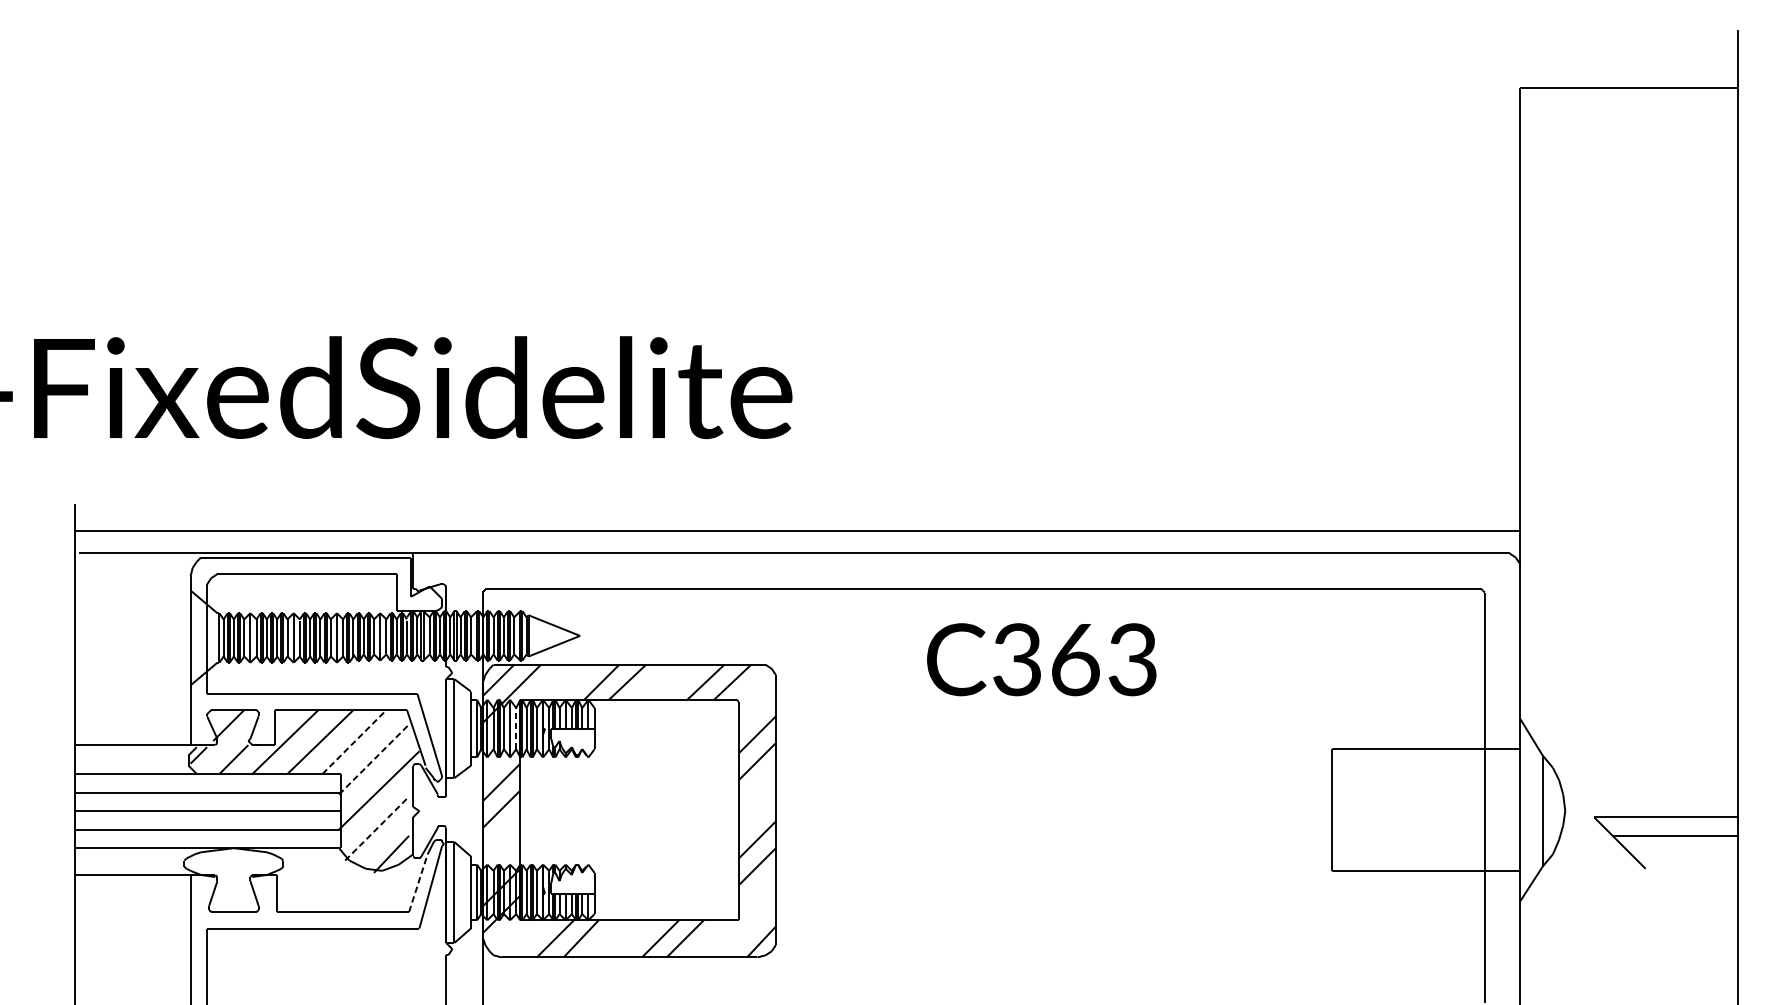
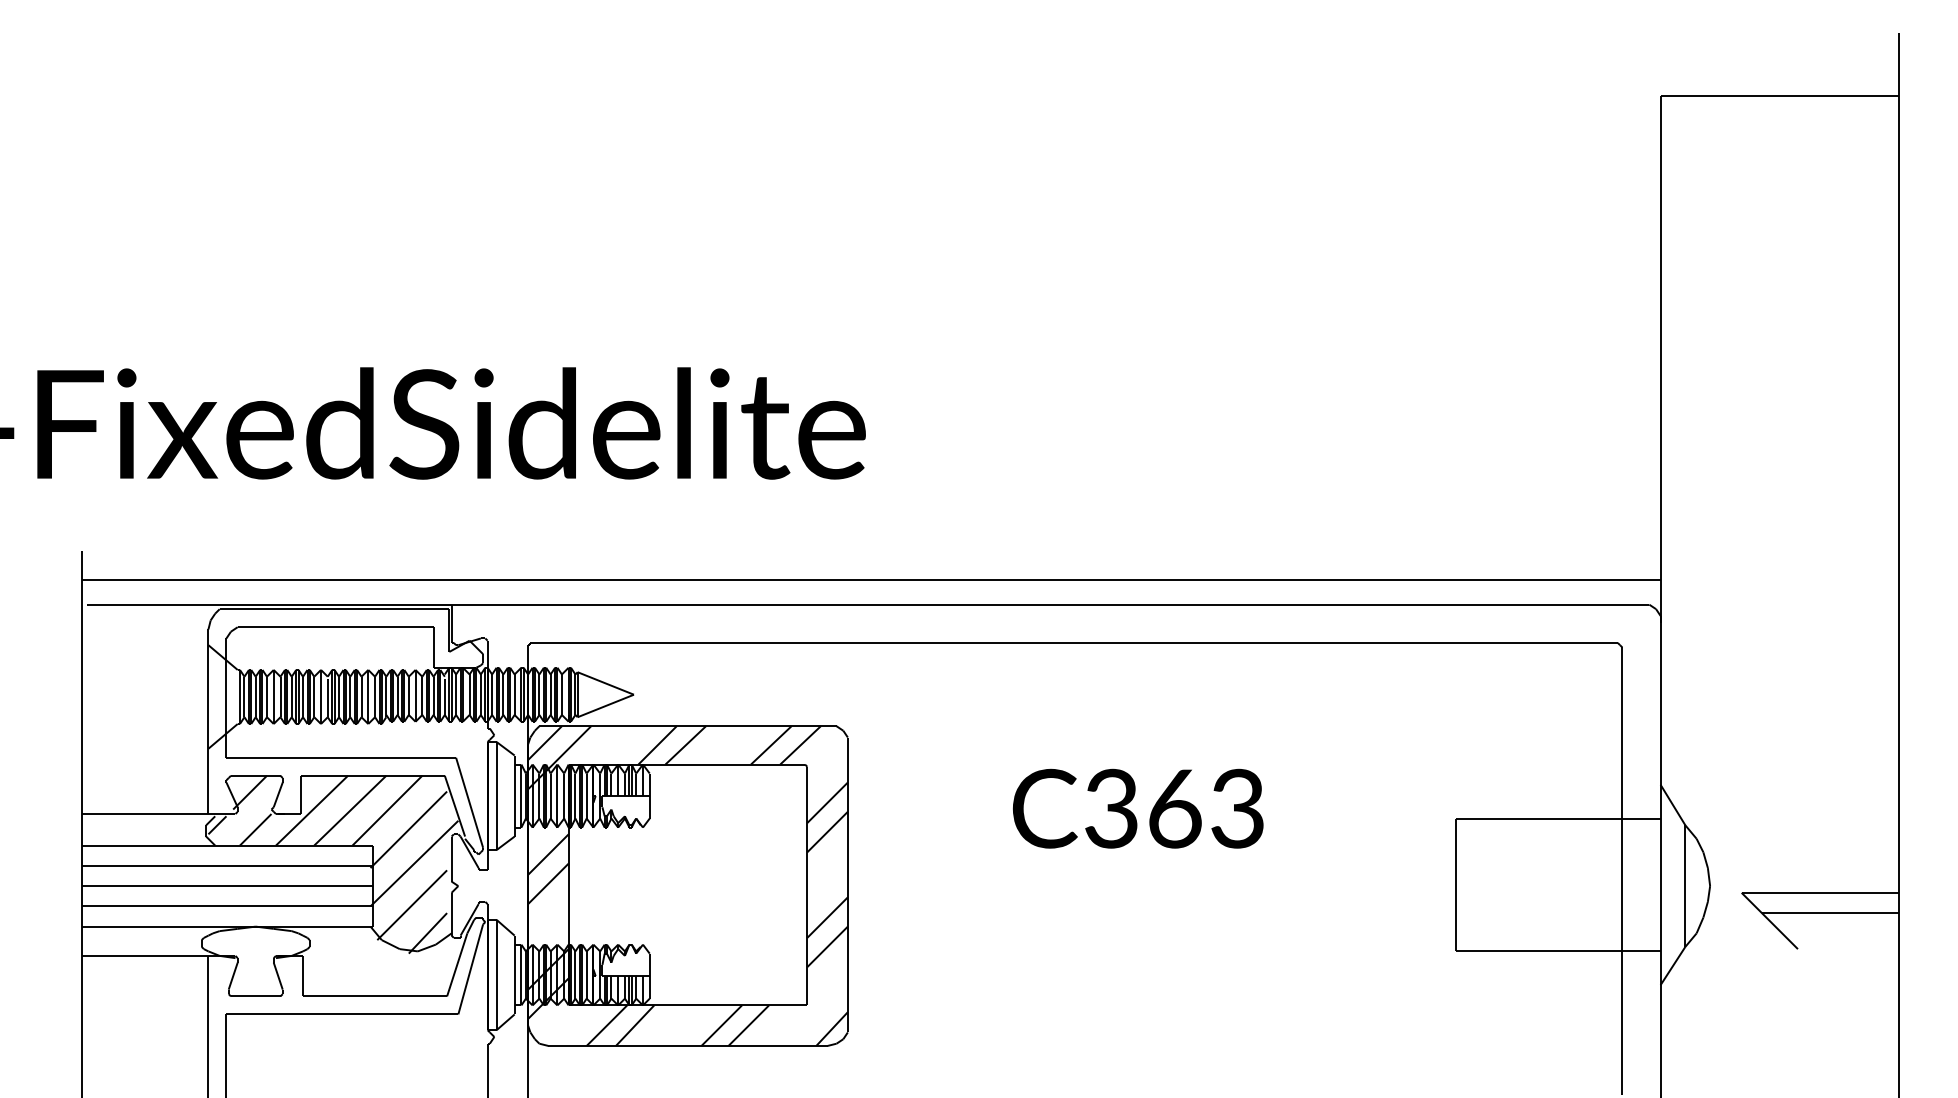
text: (1042, 659) -> (1138, 808), moved
line: (516, 729) -> (564, 796), dashed -> solid
line: (354, 741) -> (387, 810), dashed -> solid
line: (374, 759) -> (409, 829), dashed -> solid
line: (377, 827) -> (412, 904), dashed -> solid
line: (418, 882) -> (457, 964), dashed -> solid

